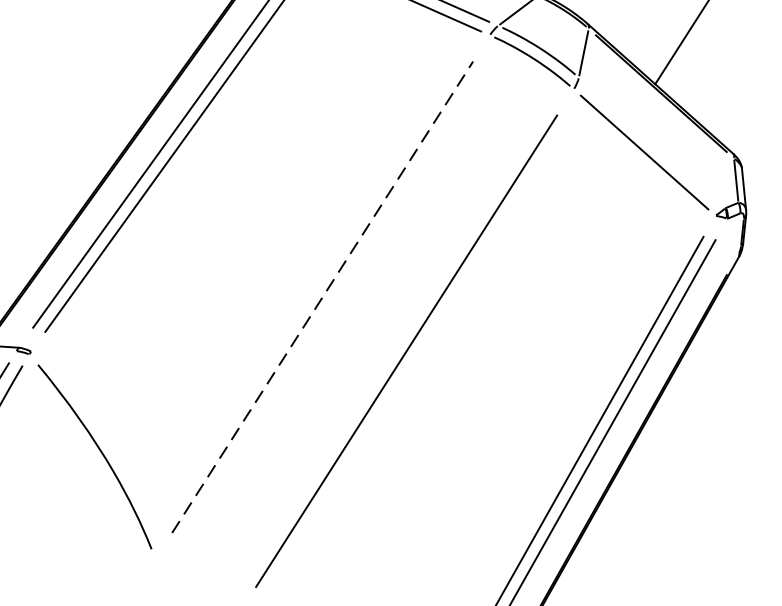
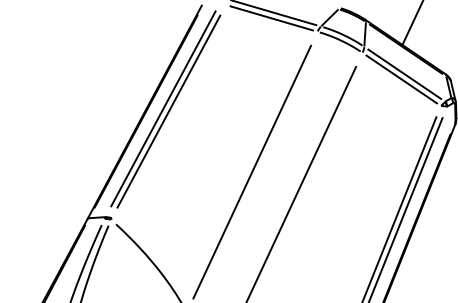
line: (651, 141) -> (404, 73), added
line: (323, 296) -> (252, 171), dashed -> solid

